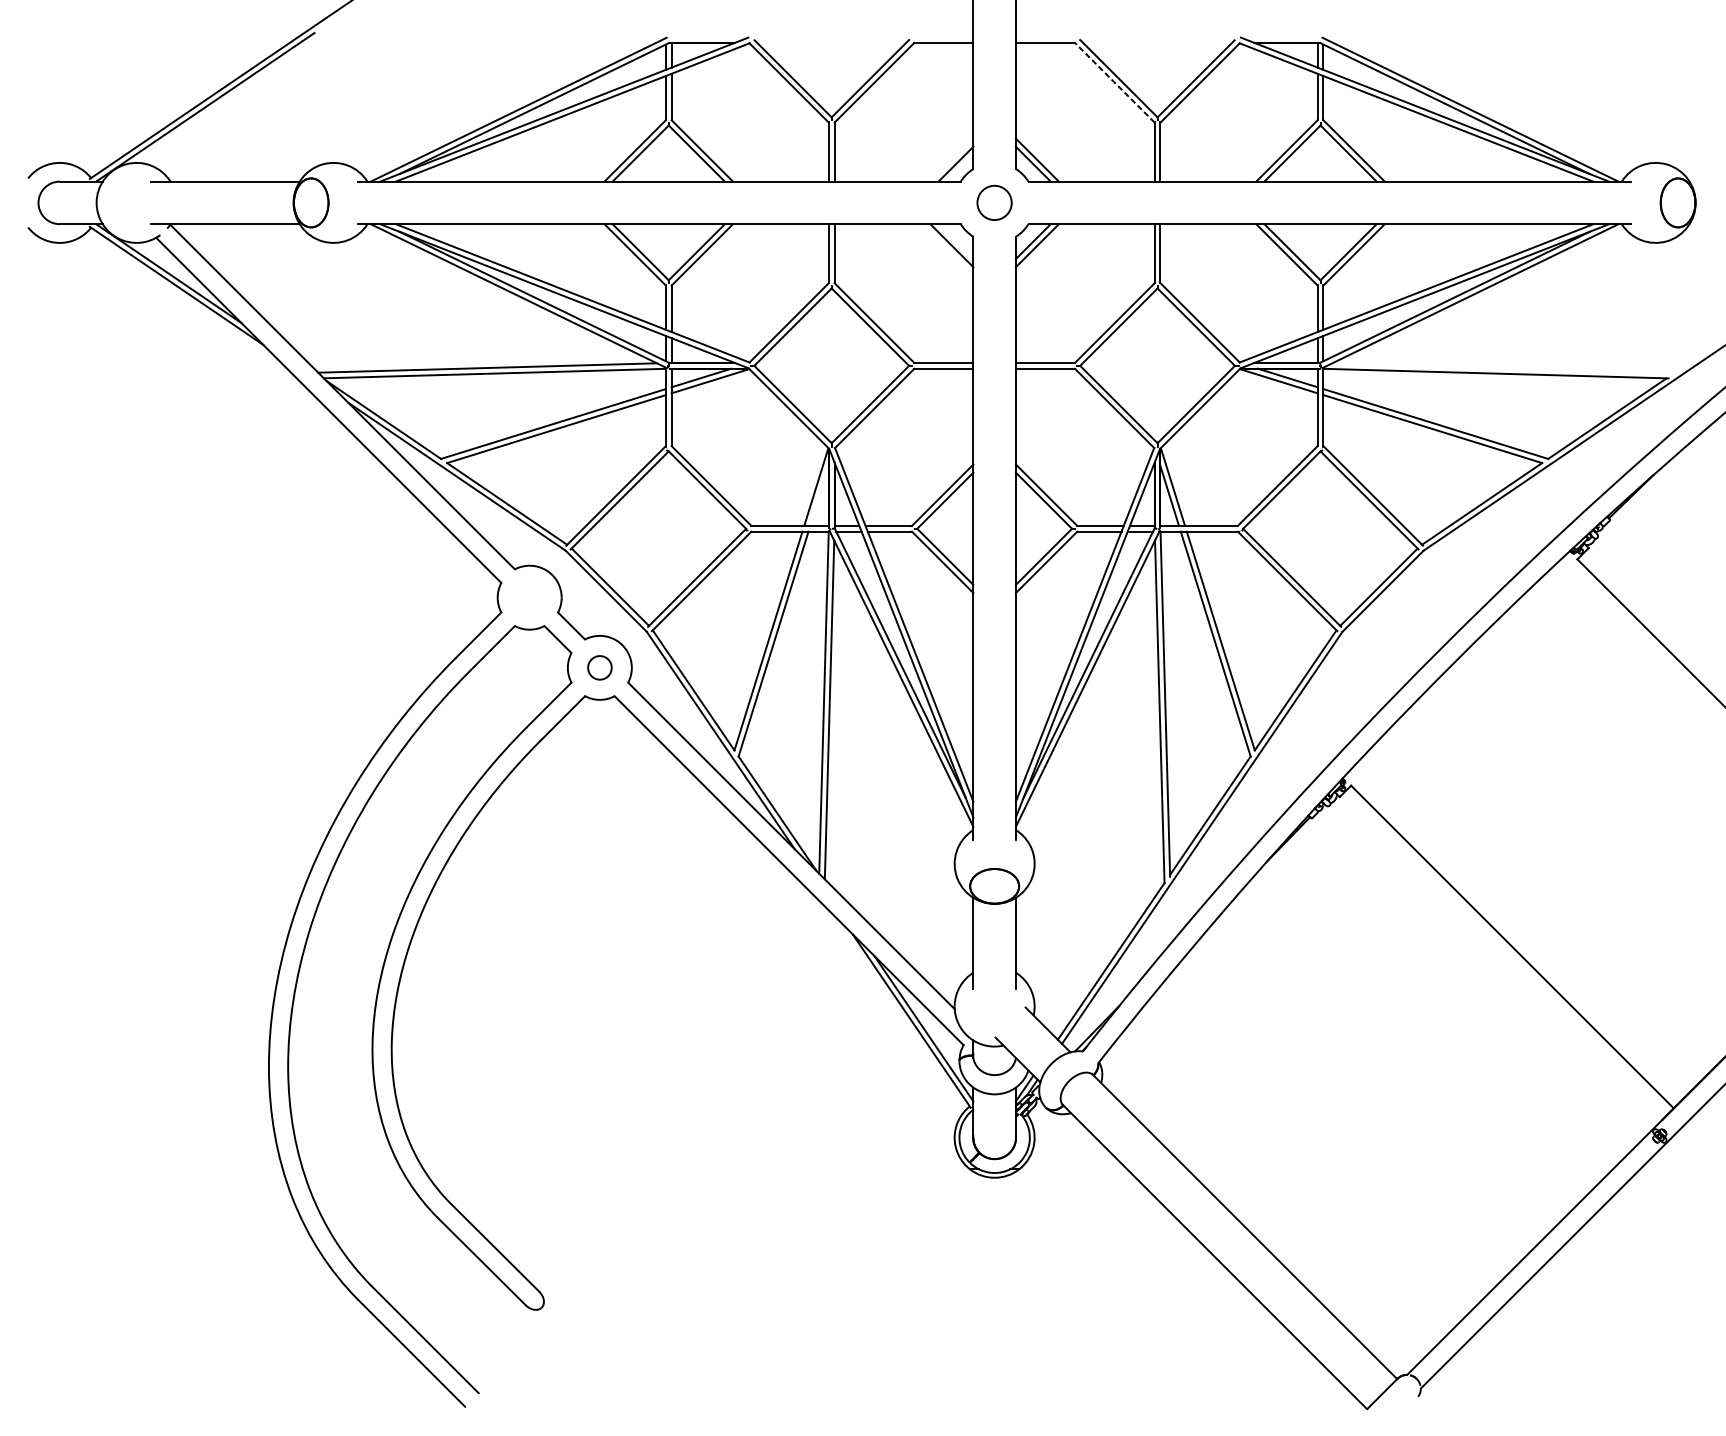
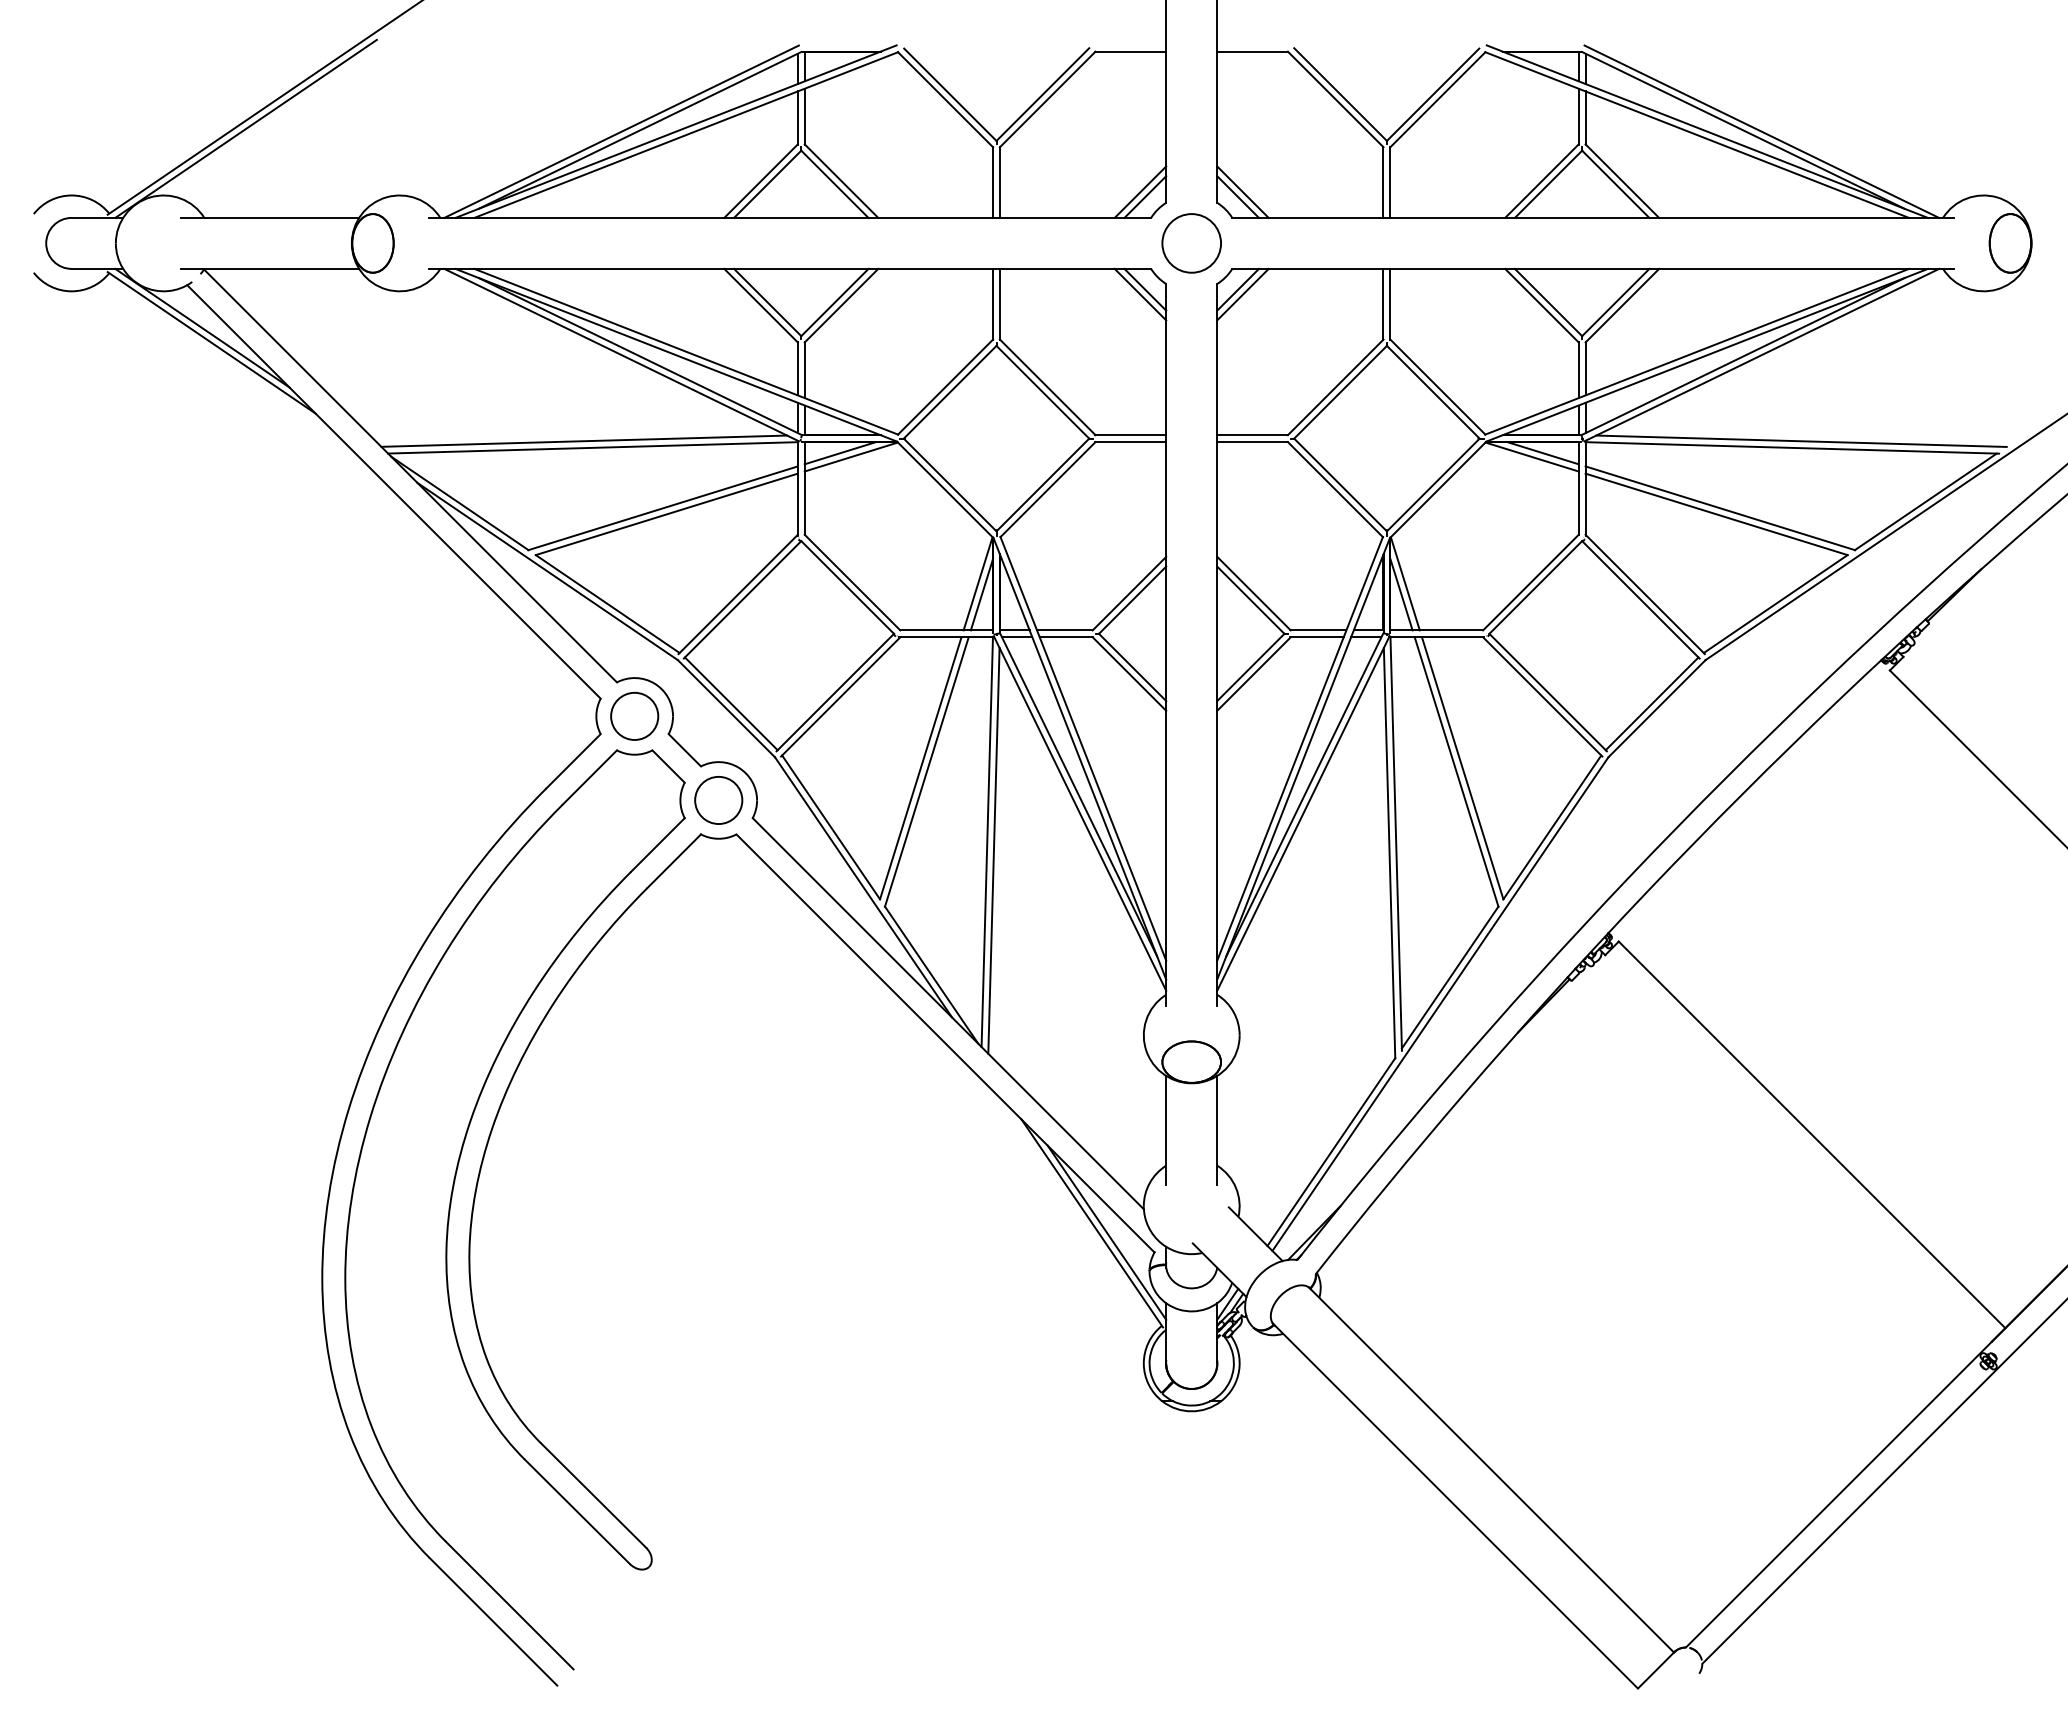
line: (1114, 82) -> (1335, 99), dashed -> solid
line: (951, 159) -> (1140, 191), added
circle: (994, 202) -> (1191, 243), size x1.43
line: (956, 241) -> (1145, 289), added
line: (1503, 367) -> (1801, 440), added
line: (819, 495) -> (981, 594), added
circle: (529, 596) -> (634, 715), added
circle: (599, 667) -> (718, 800), size x1.67

